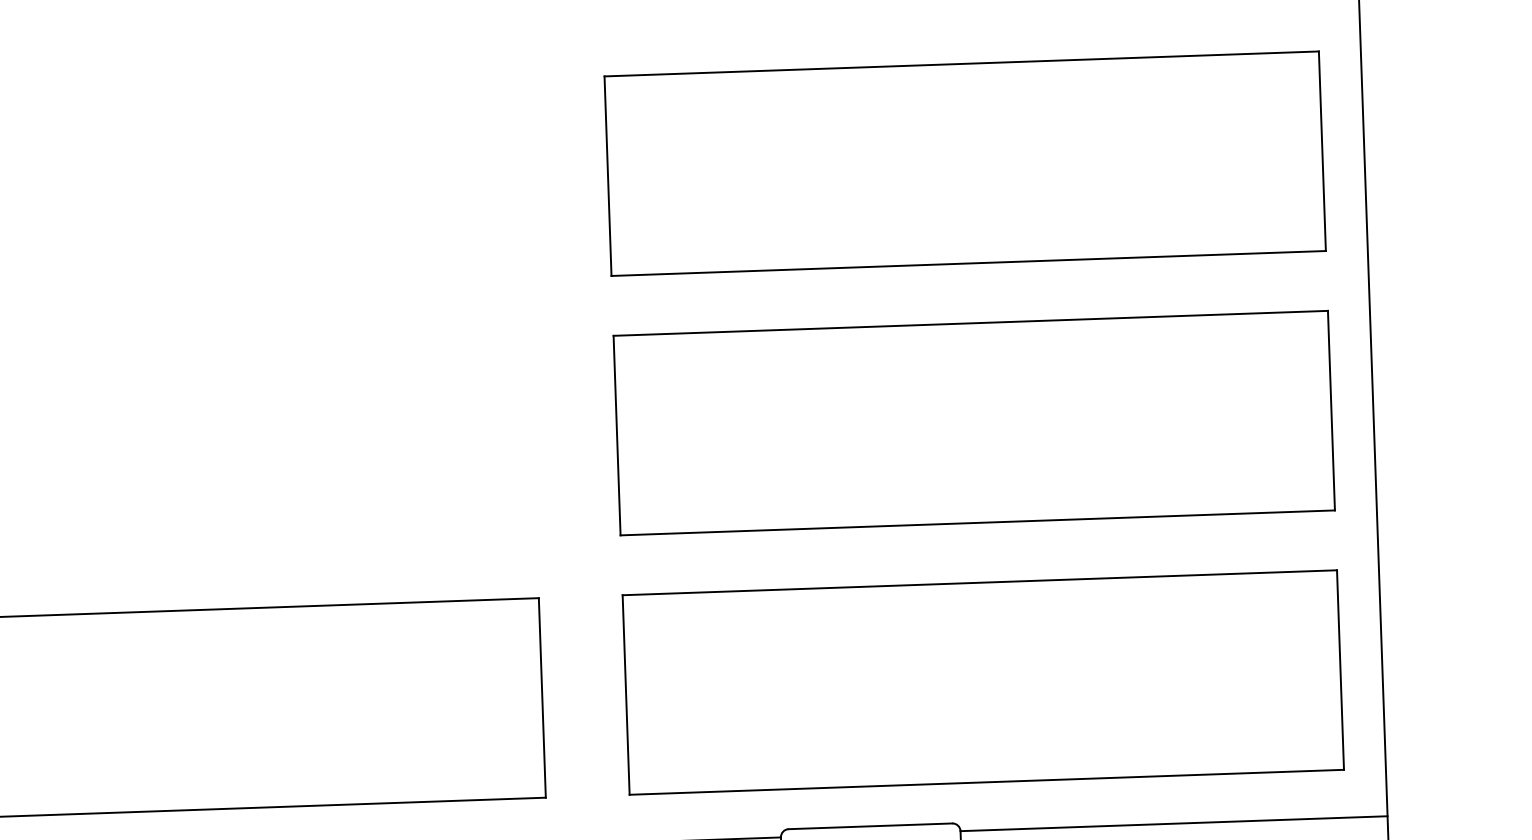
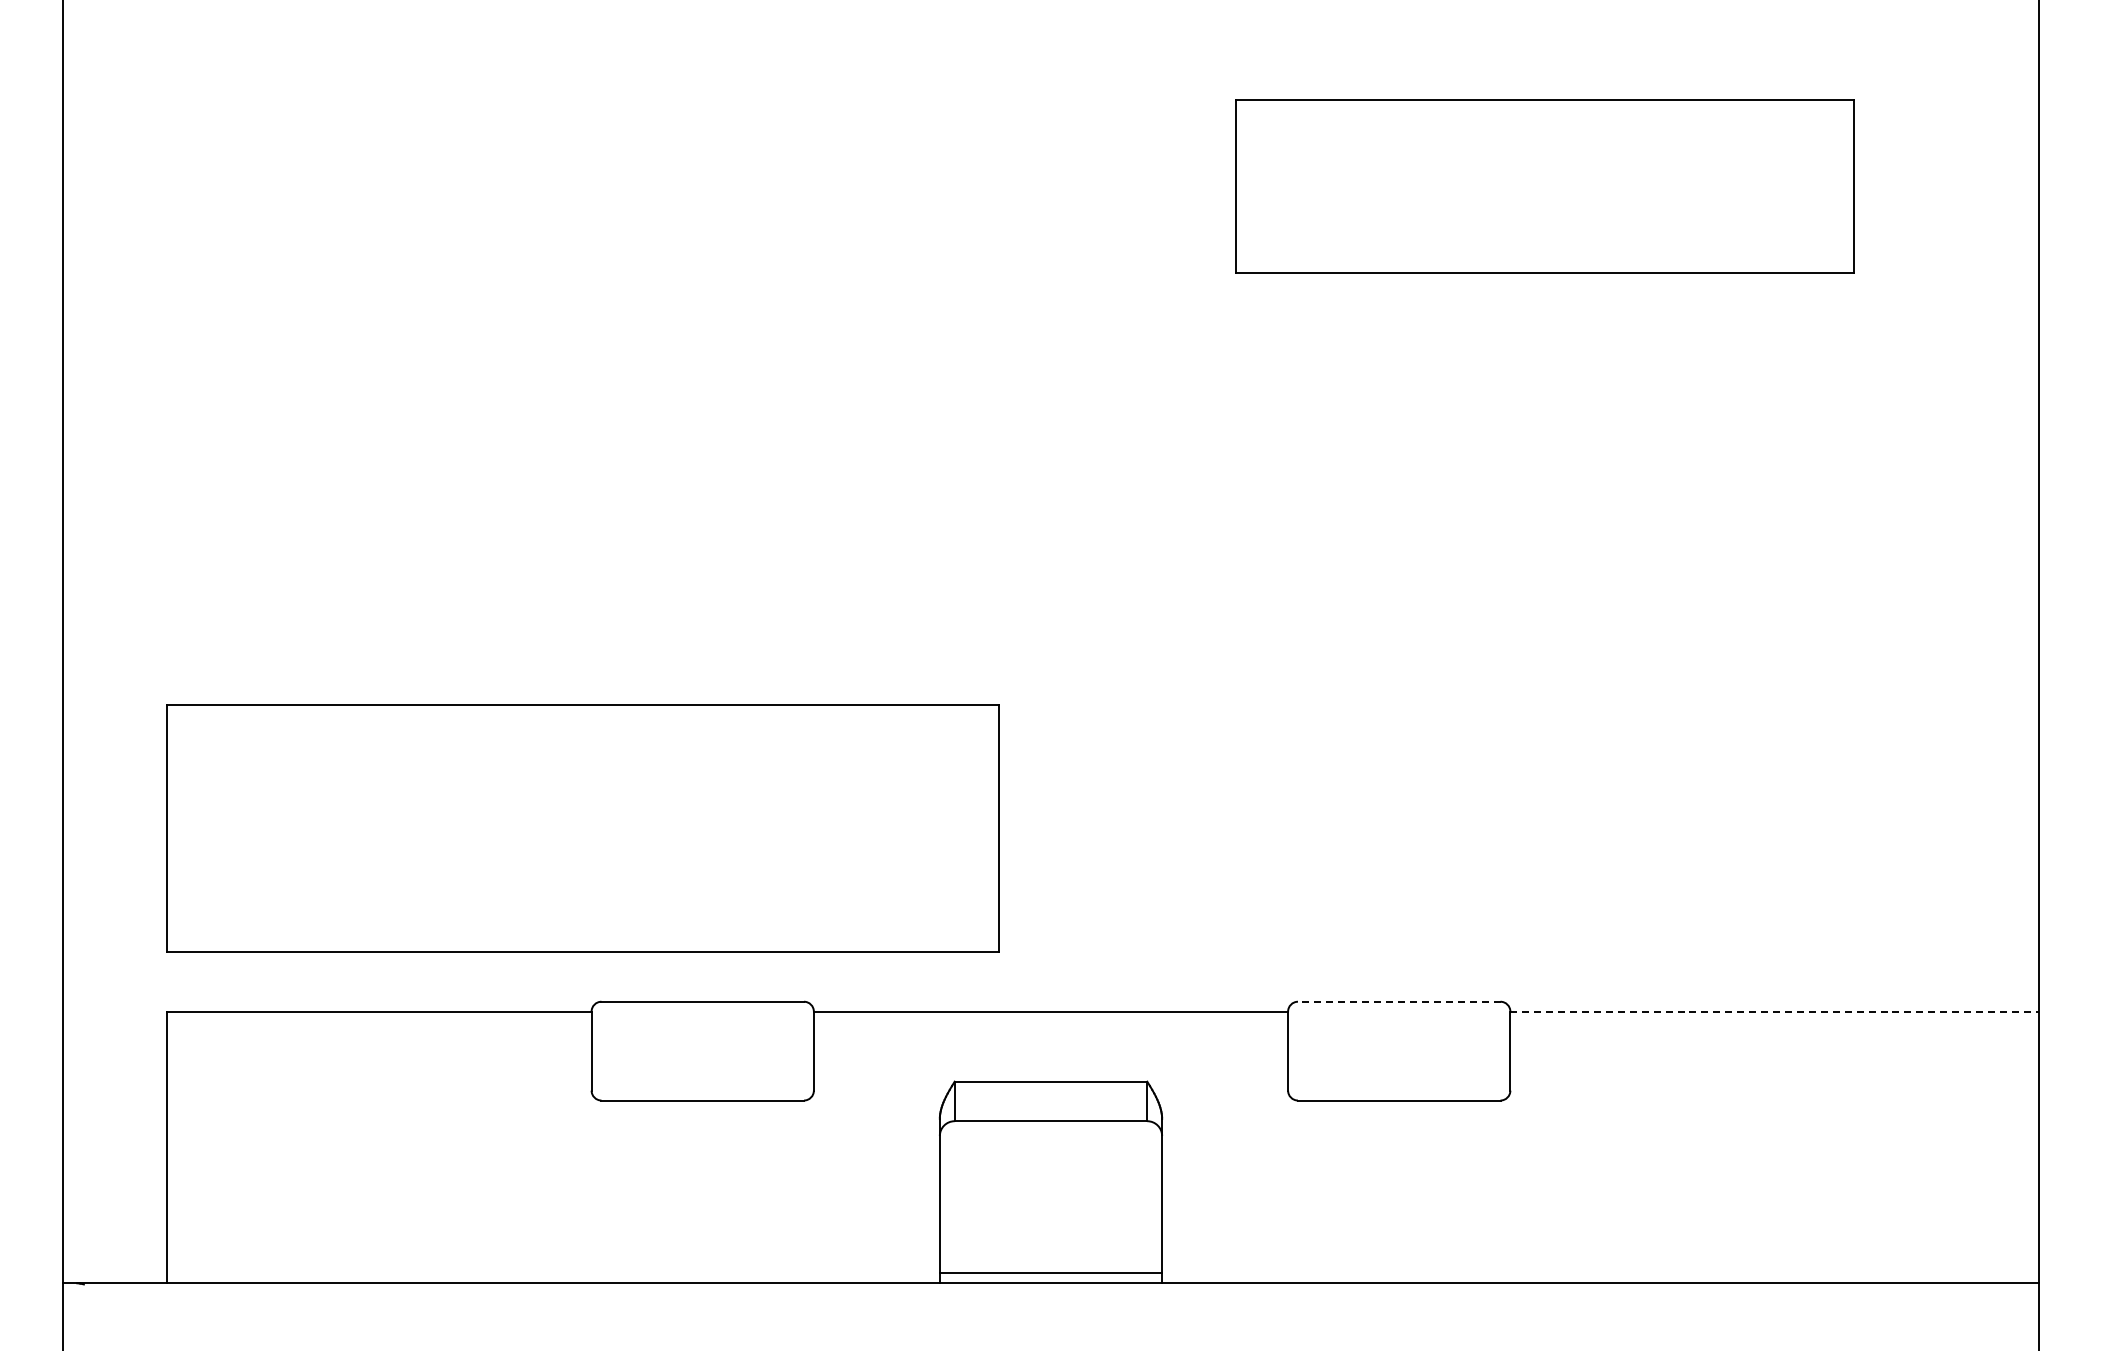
part: (964, 163) -> (1544, 186), size x0.7
part: (973, 422) -> (1544, 507), removed
part: (982, 682) -> (1544, 828), removed
line: (1174, 823) -> (1775, 1011), solid -> dashed
line: (869, 826) -> (1398, 1001), solid -> dashed

